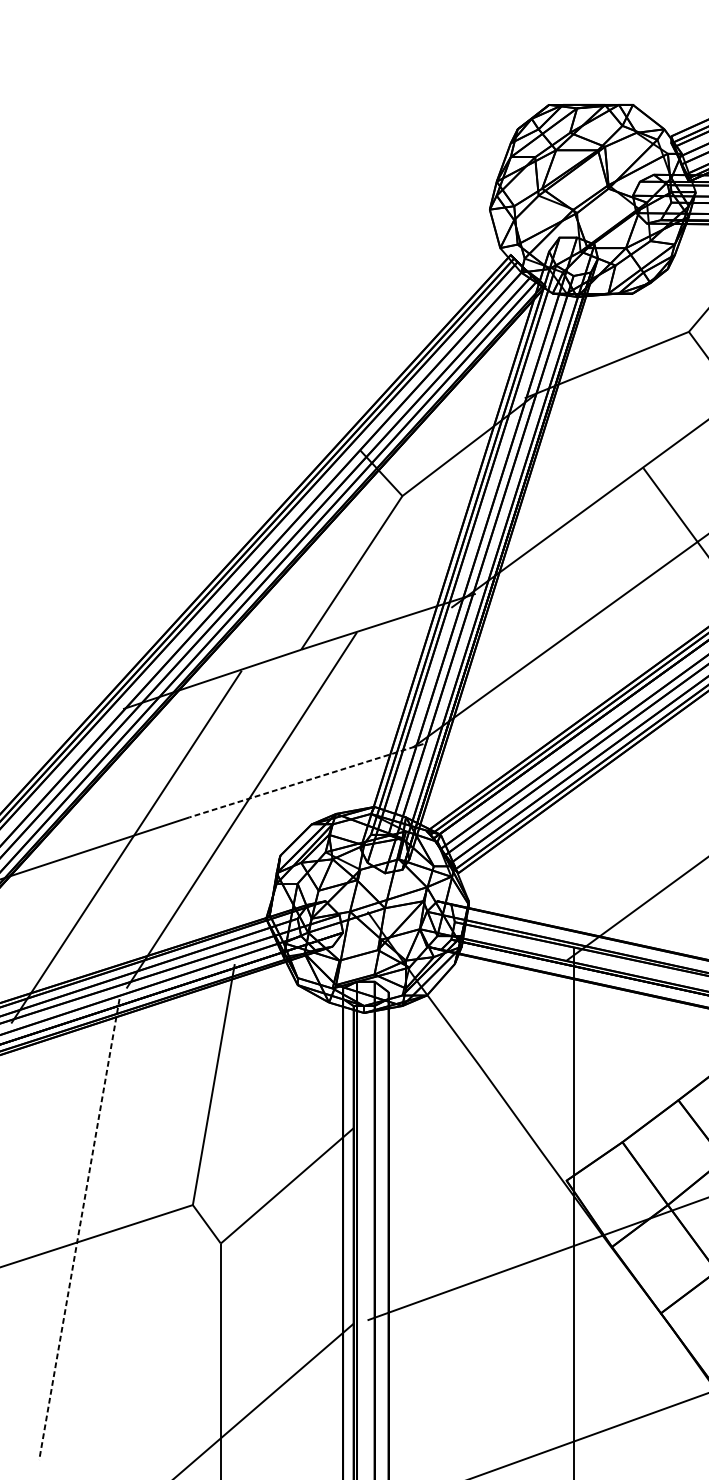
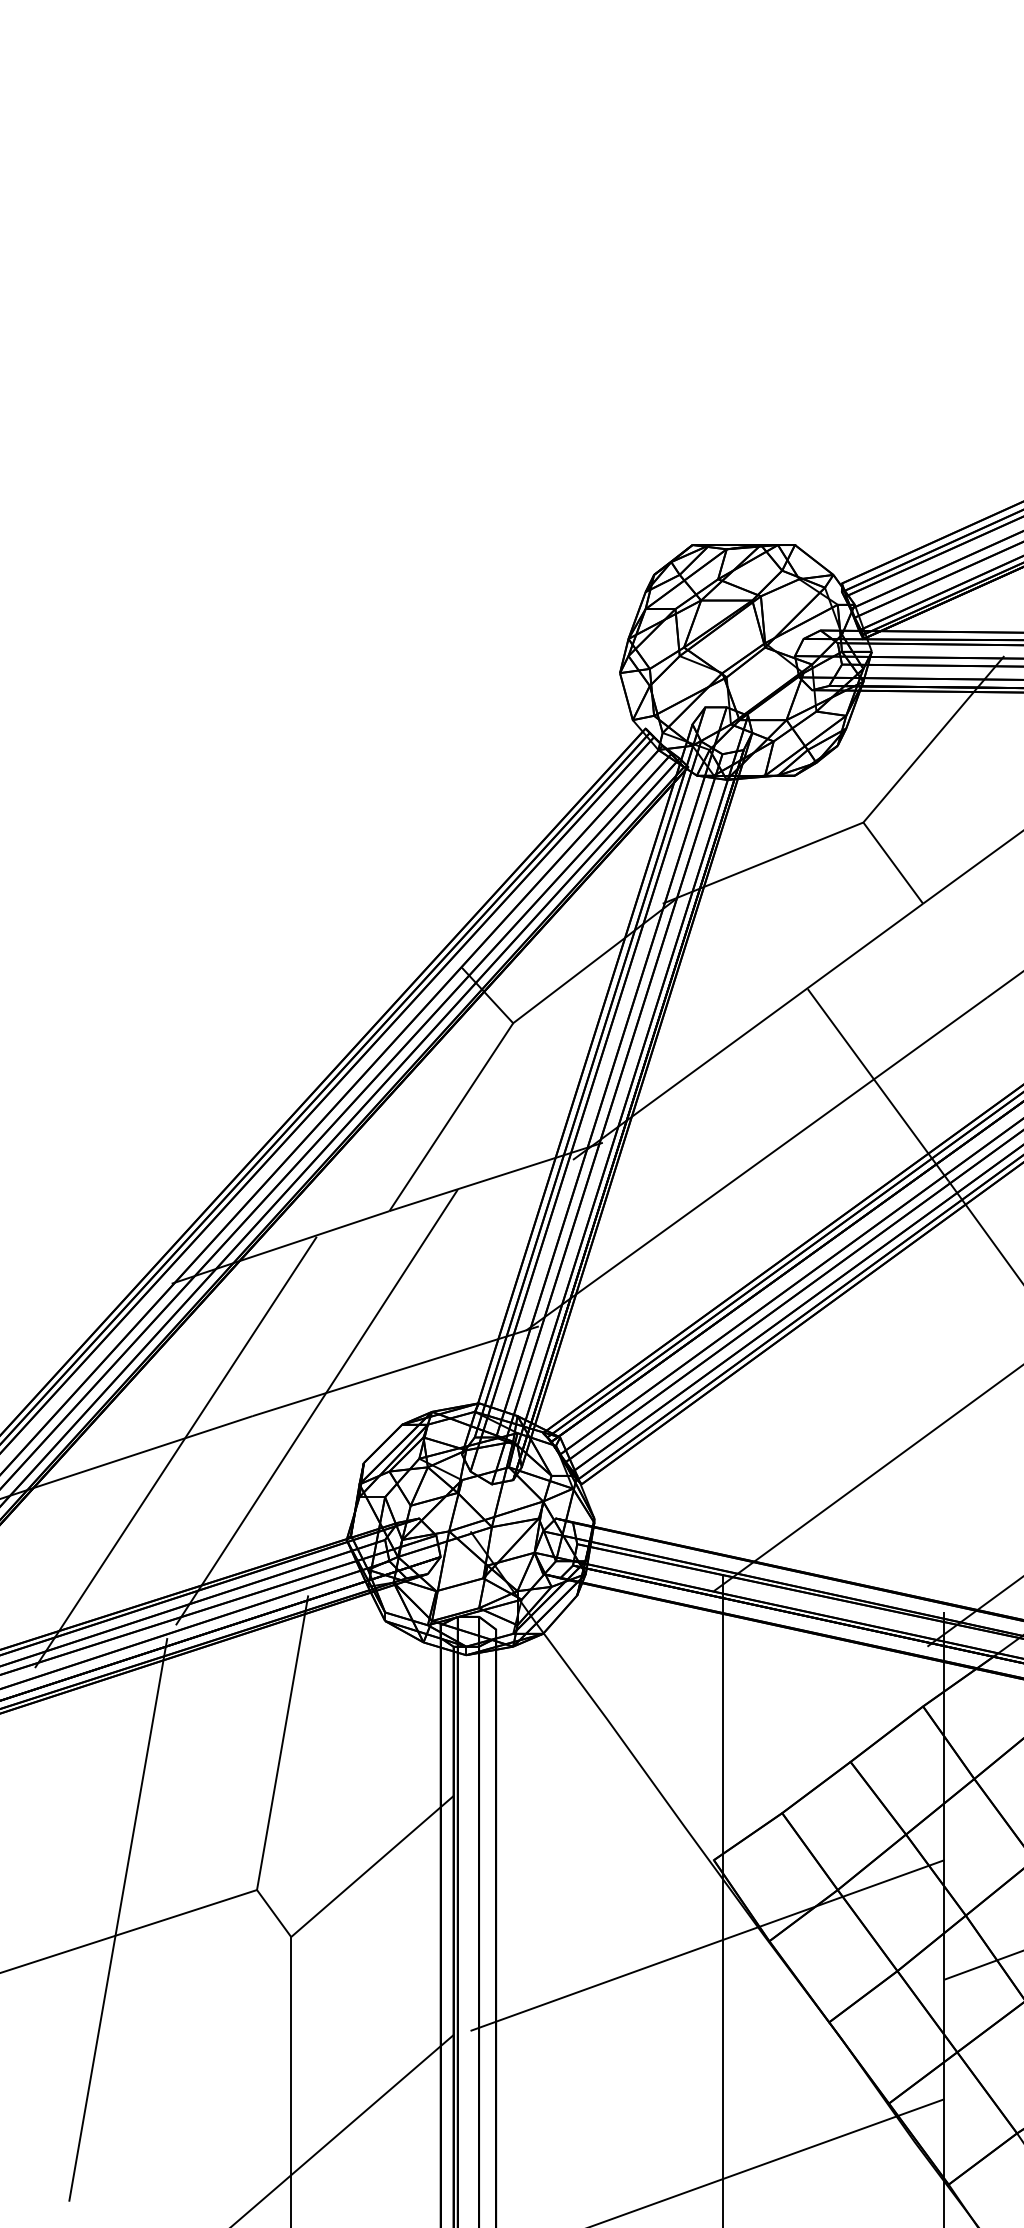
line: (306, 780) -> (395, 1371), dashed -> solid
line: (79, 1230) -> (118, 1920), dashed -> solid

